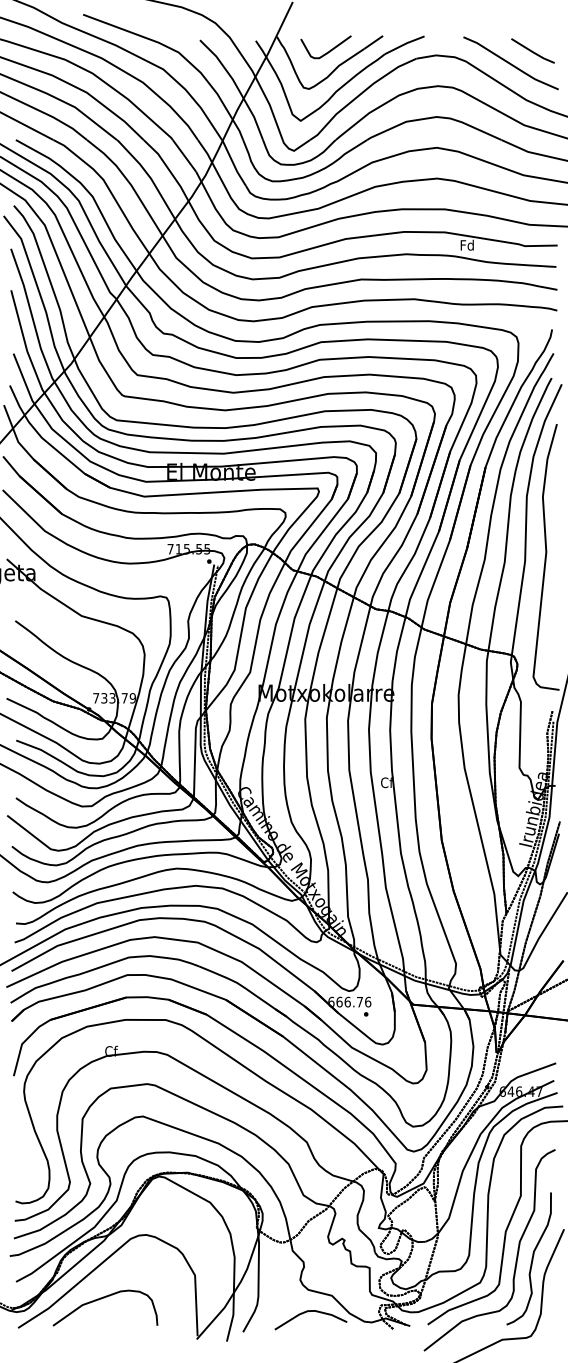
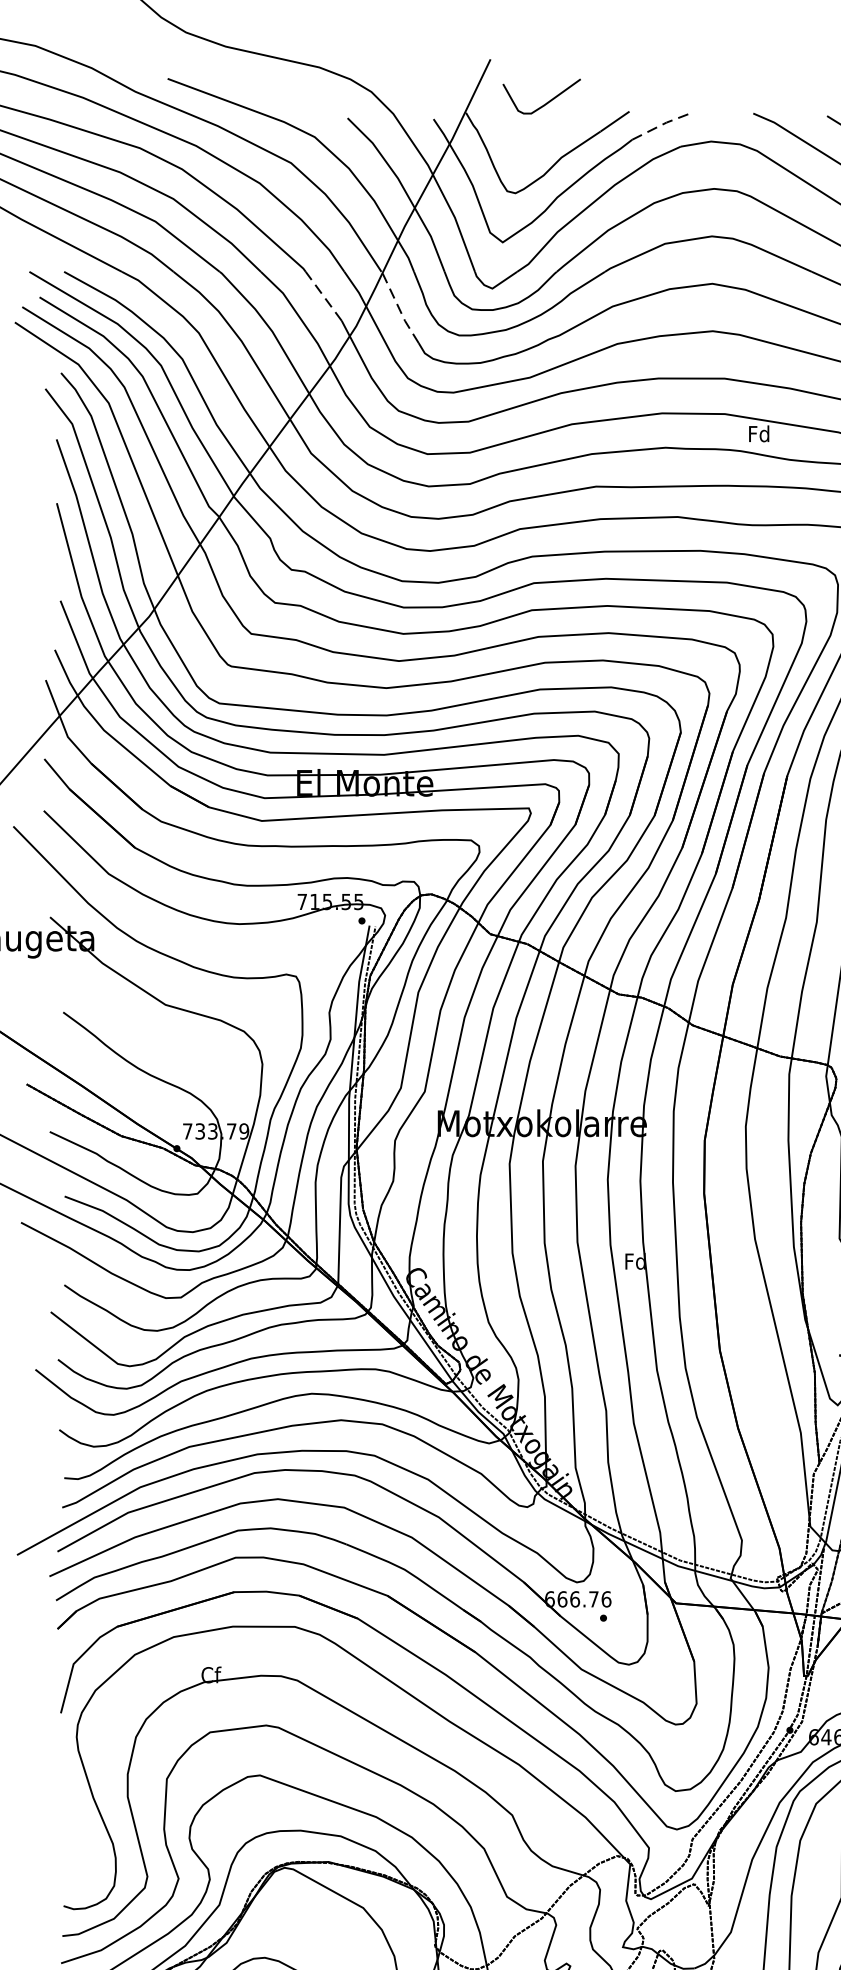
line: (405, 43) -> (664, 123), solid -> dashed
curve: (327, 51) -> (543, 103), moved
line: (184, 155) -> (323, 295), solid -> dashed
line: (233, 162) -> (399, 306), solid -> dashed
text: (386, 782) -> (634, 1261), Cf -> Fd

